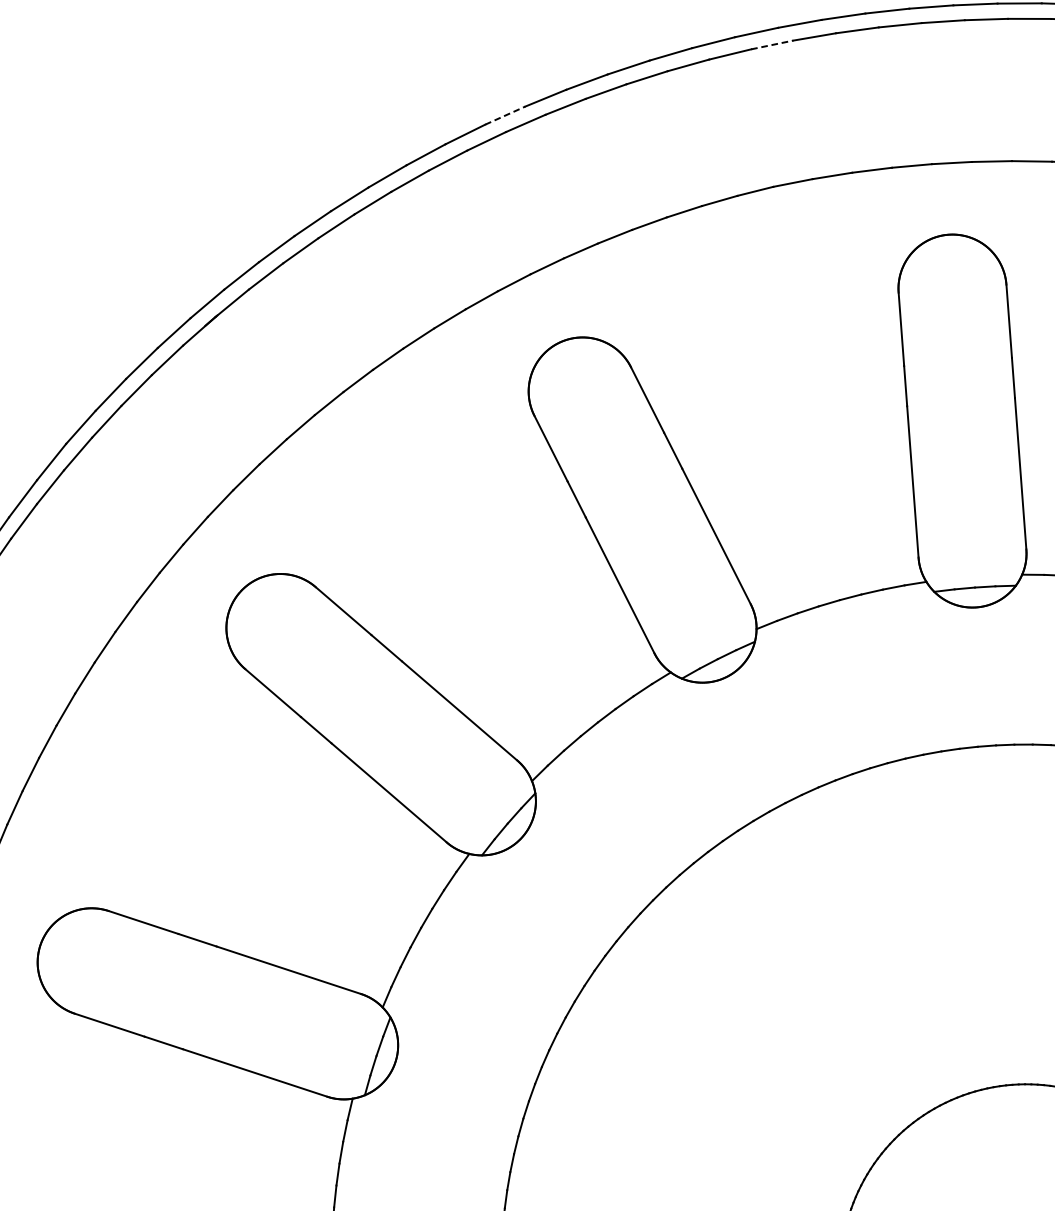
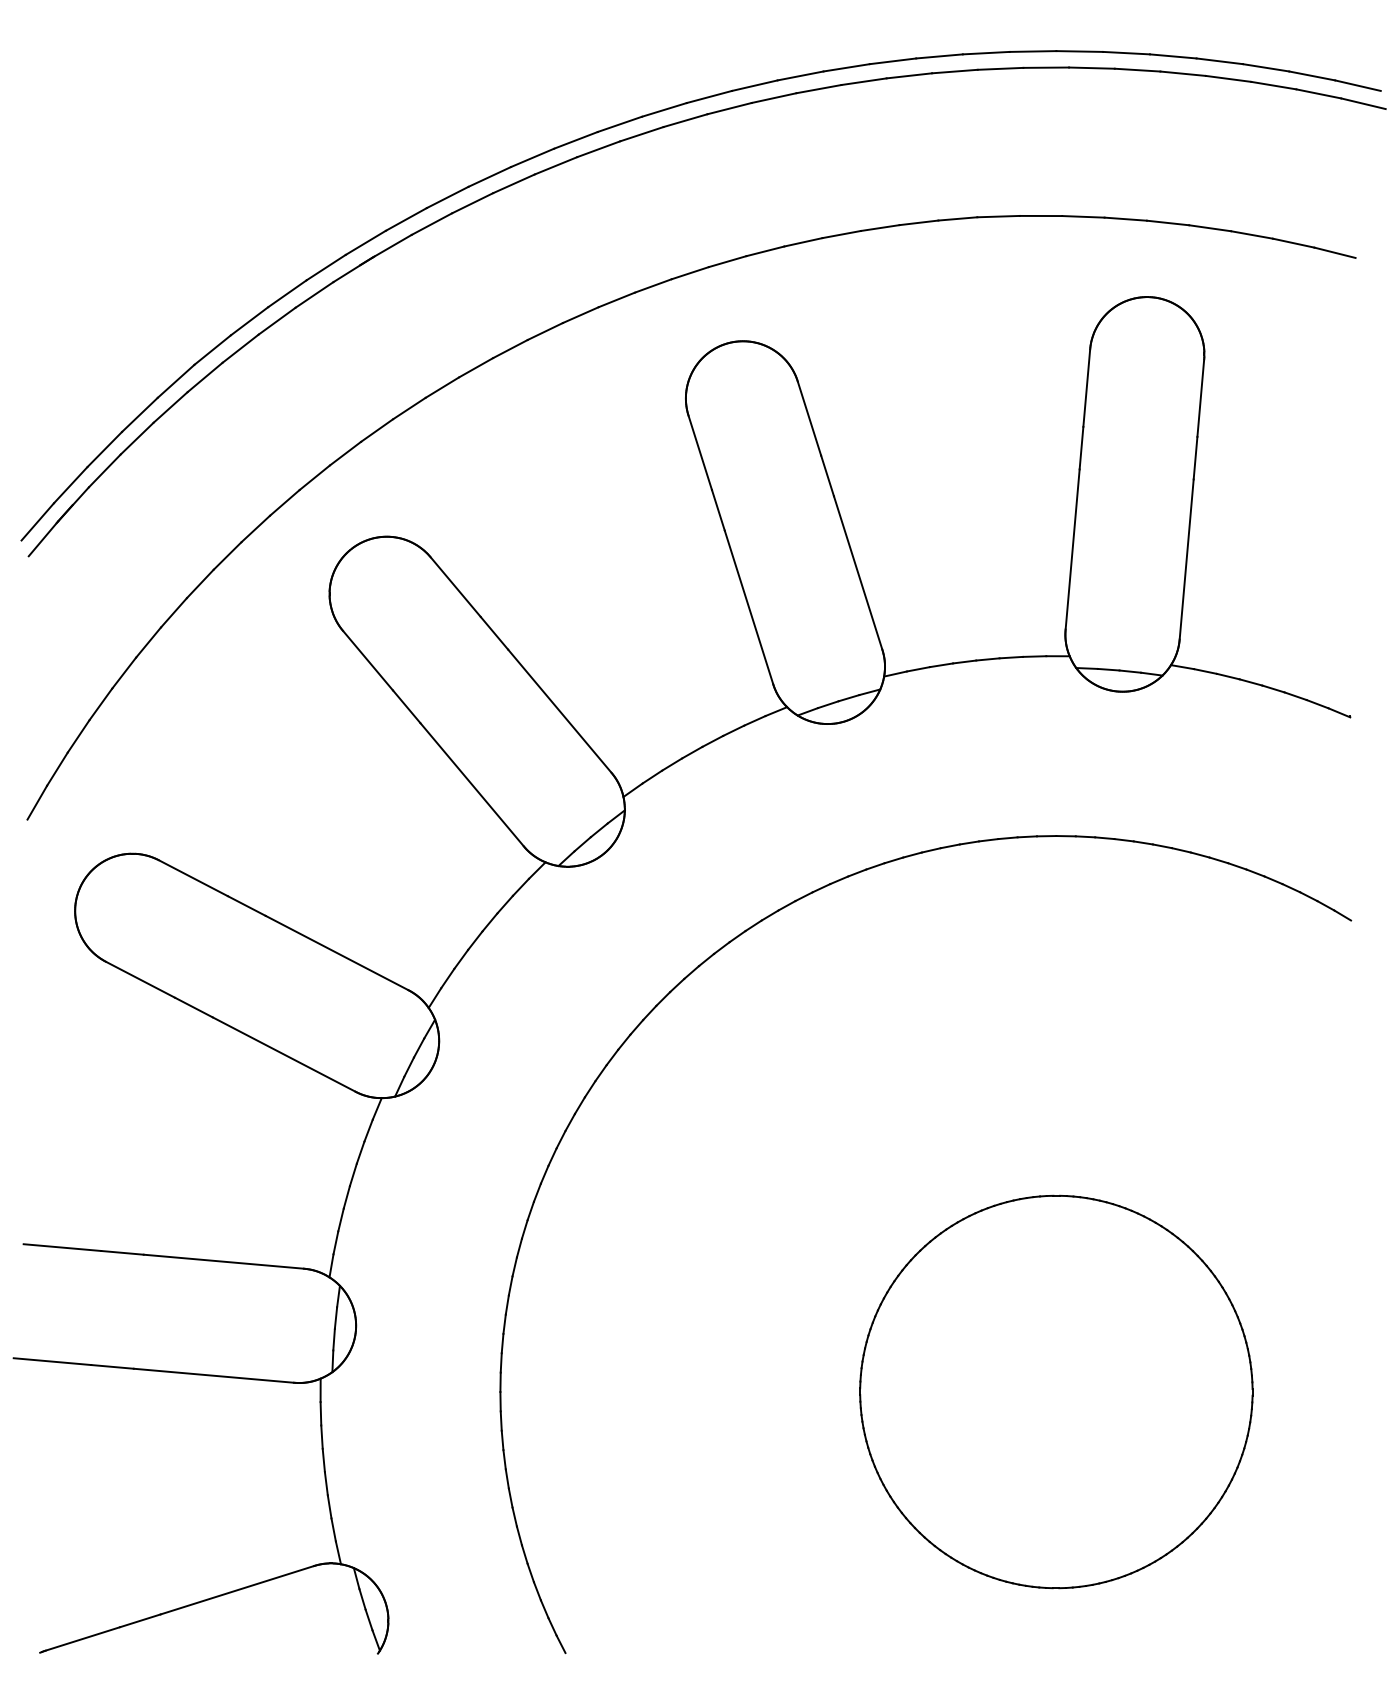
line: (772, 44) -> (1000, 68), dashed -> solid
line: (505, 115) -> (709, 96), dashed -> solid

